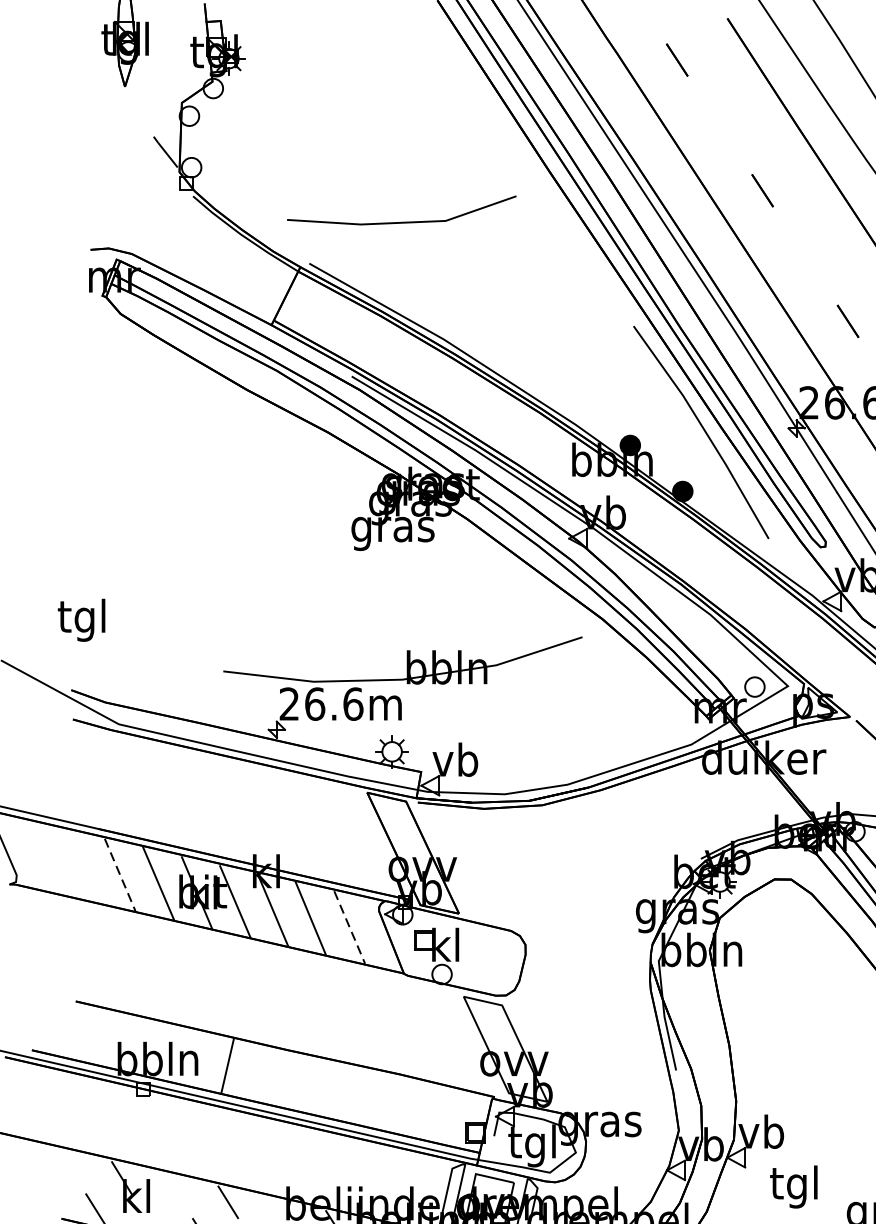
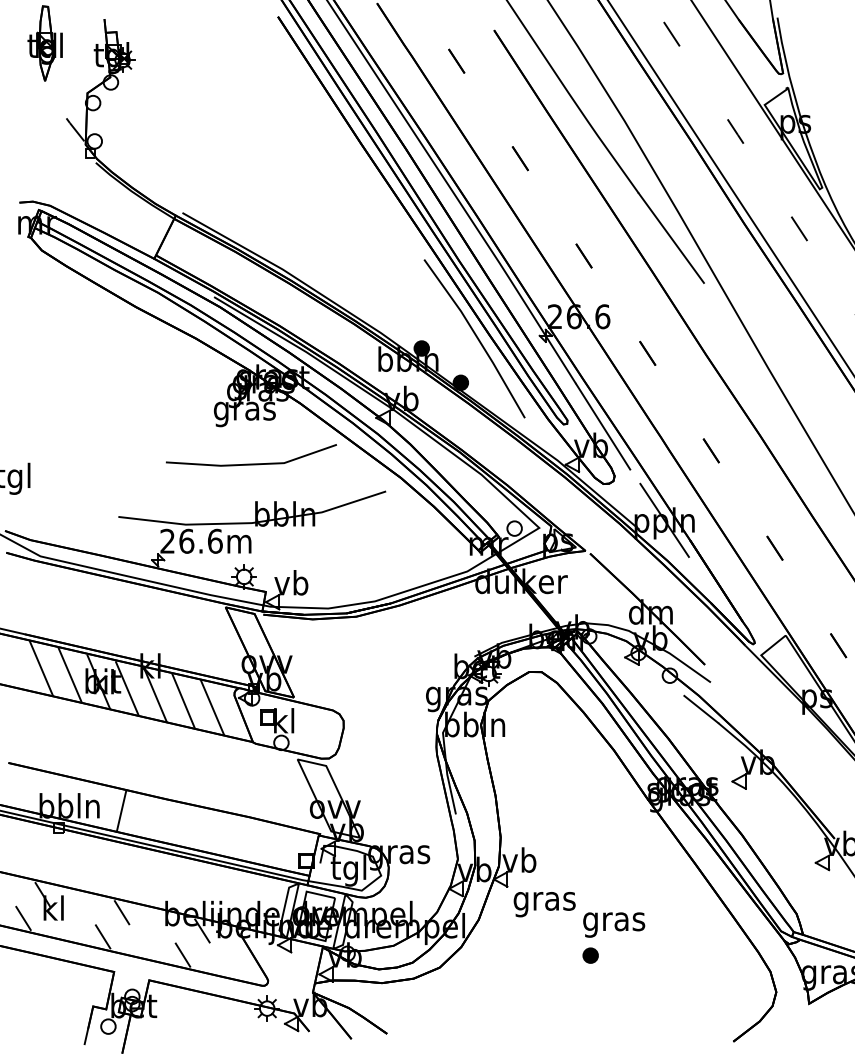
line: (400, 221) -> (250, 463), moved
line: (120, 876) -> (41, 669), dashed -> solid
line: (349, 928) -> (212, 708), dashed -> solid
text: (794, 1187) -> (544, 901), tgl -> gras

